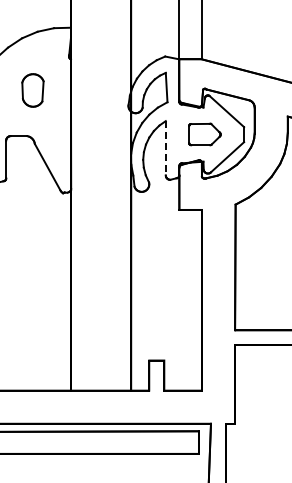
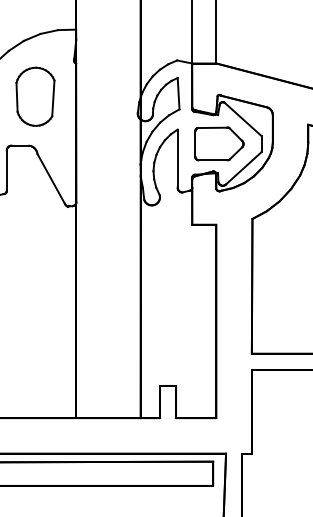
part: (32, 90) -> (34, 96), size x1.67
part: (204, 134) -> (219, 143), size x1.43
line: (165, 148) -> (177, 158), dashed -> solid

